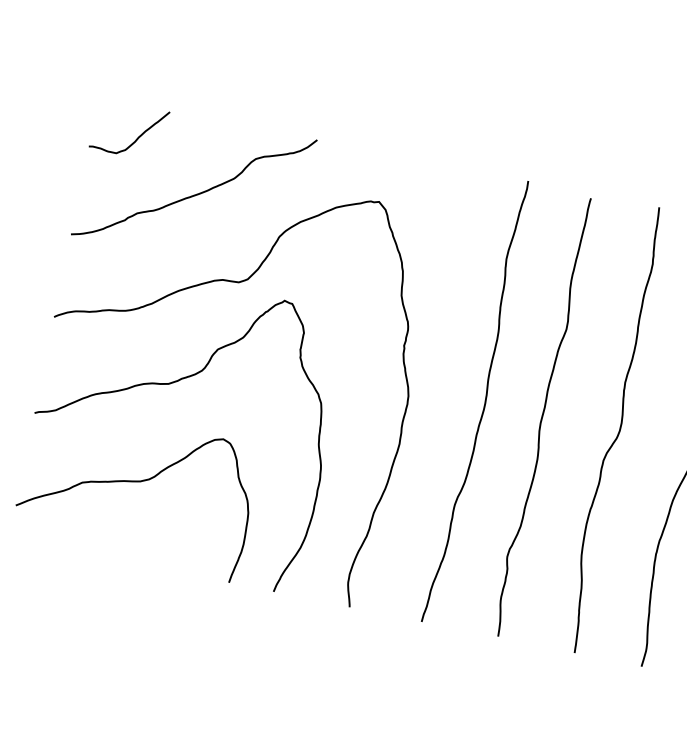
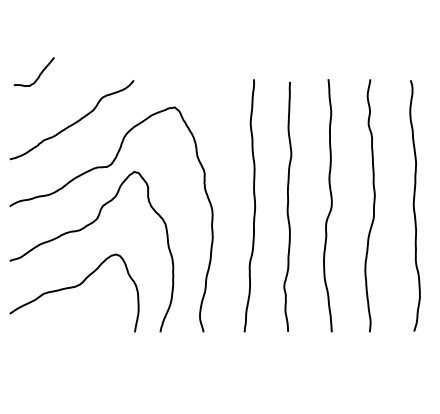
curve: (138, 134) -> (39, 73), moved

